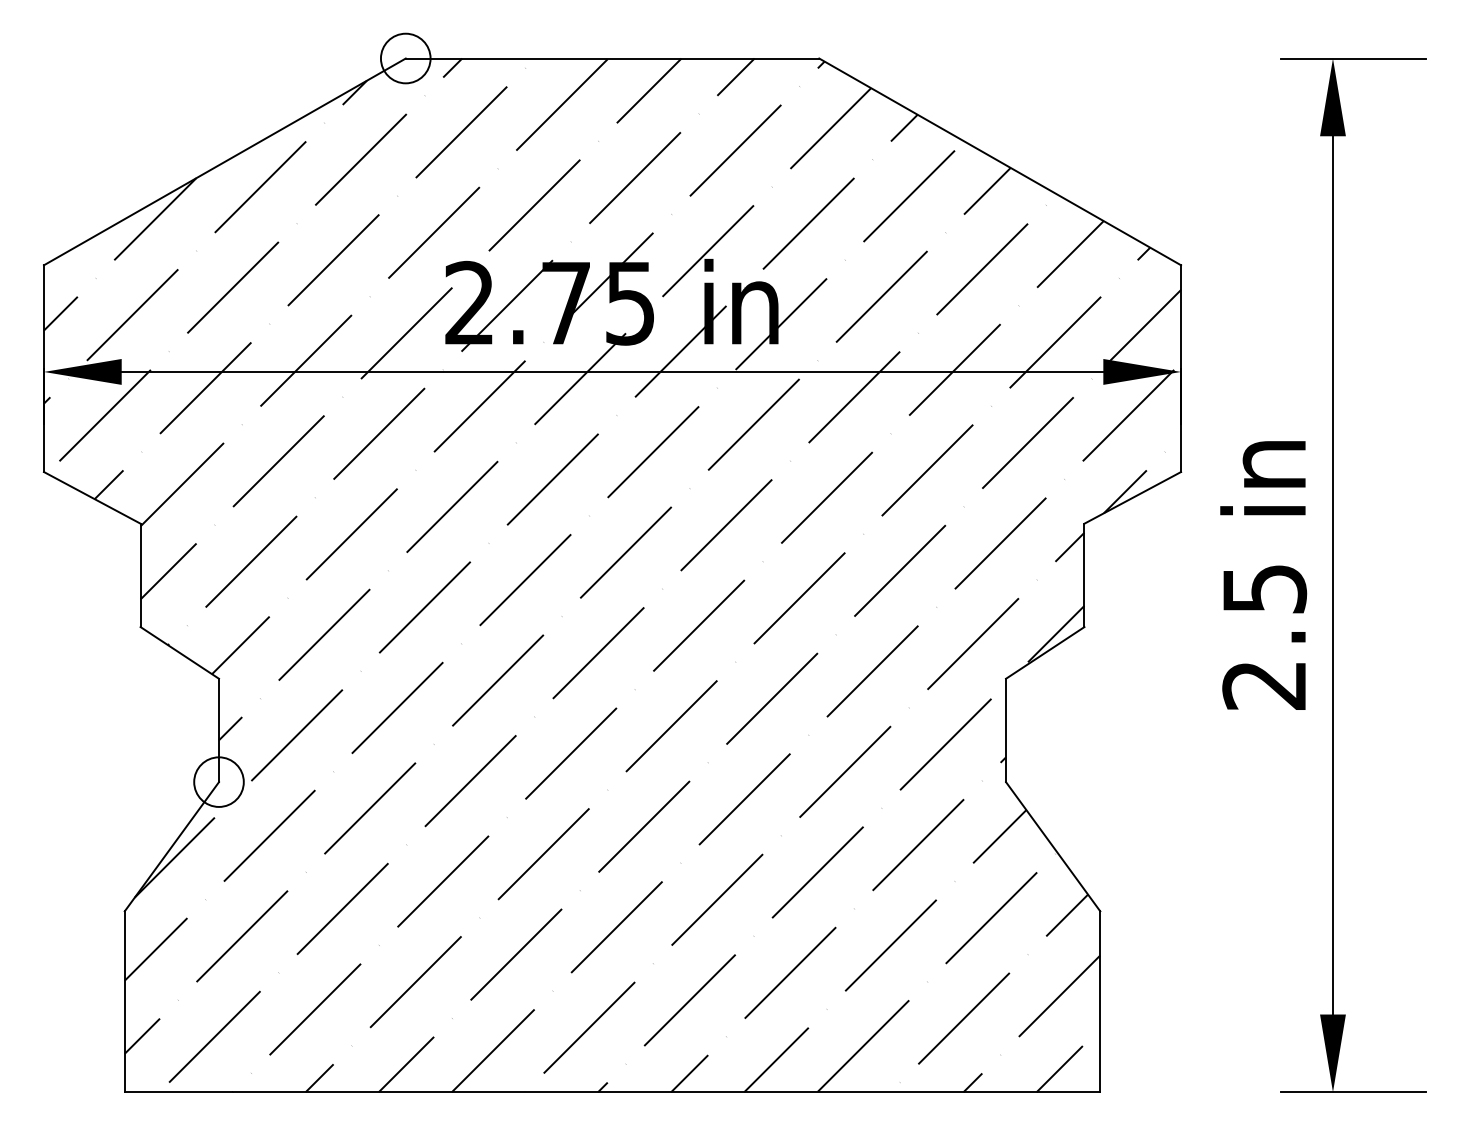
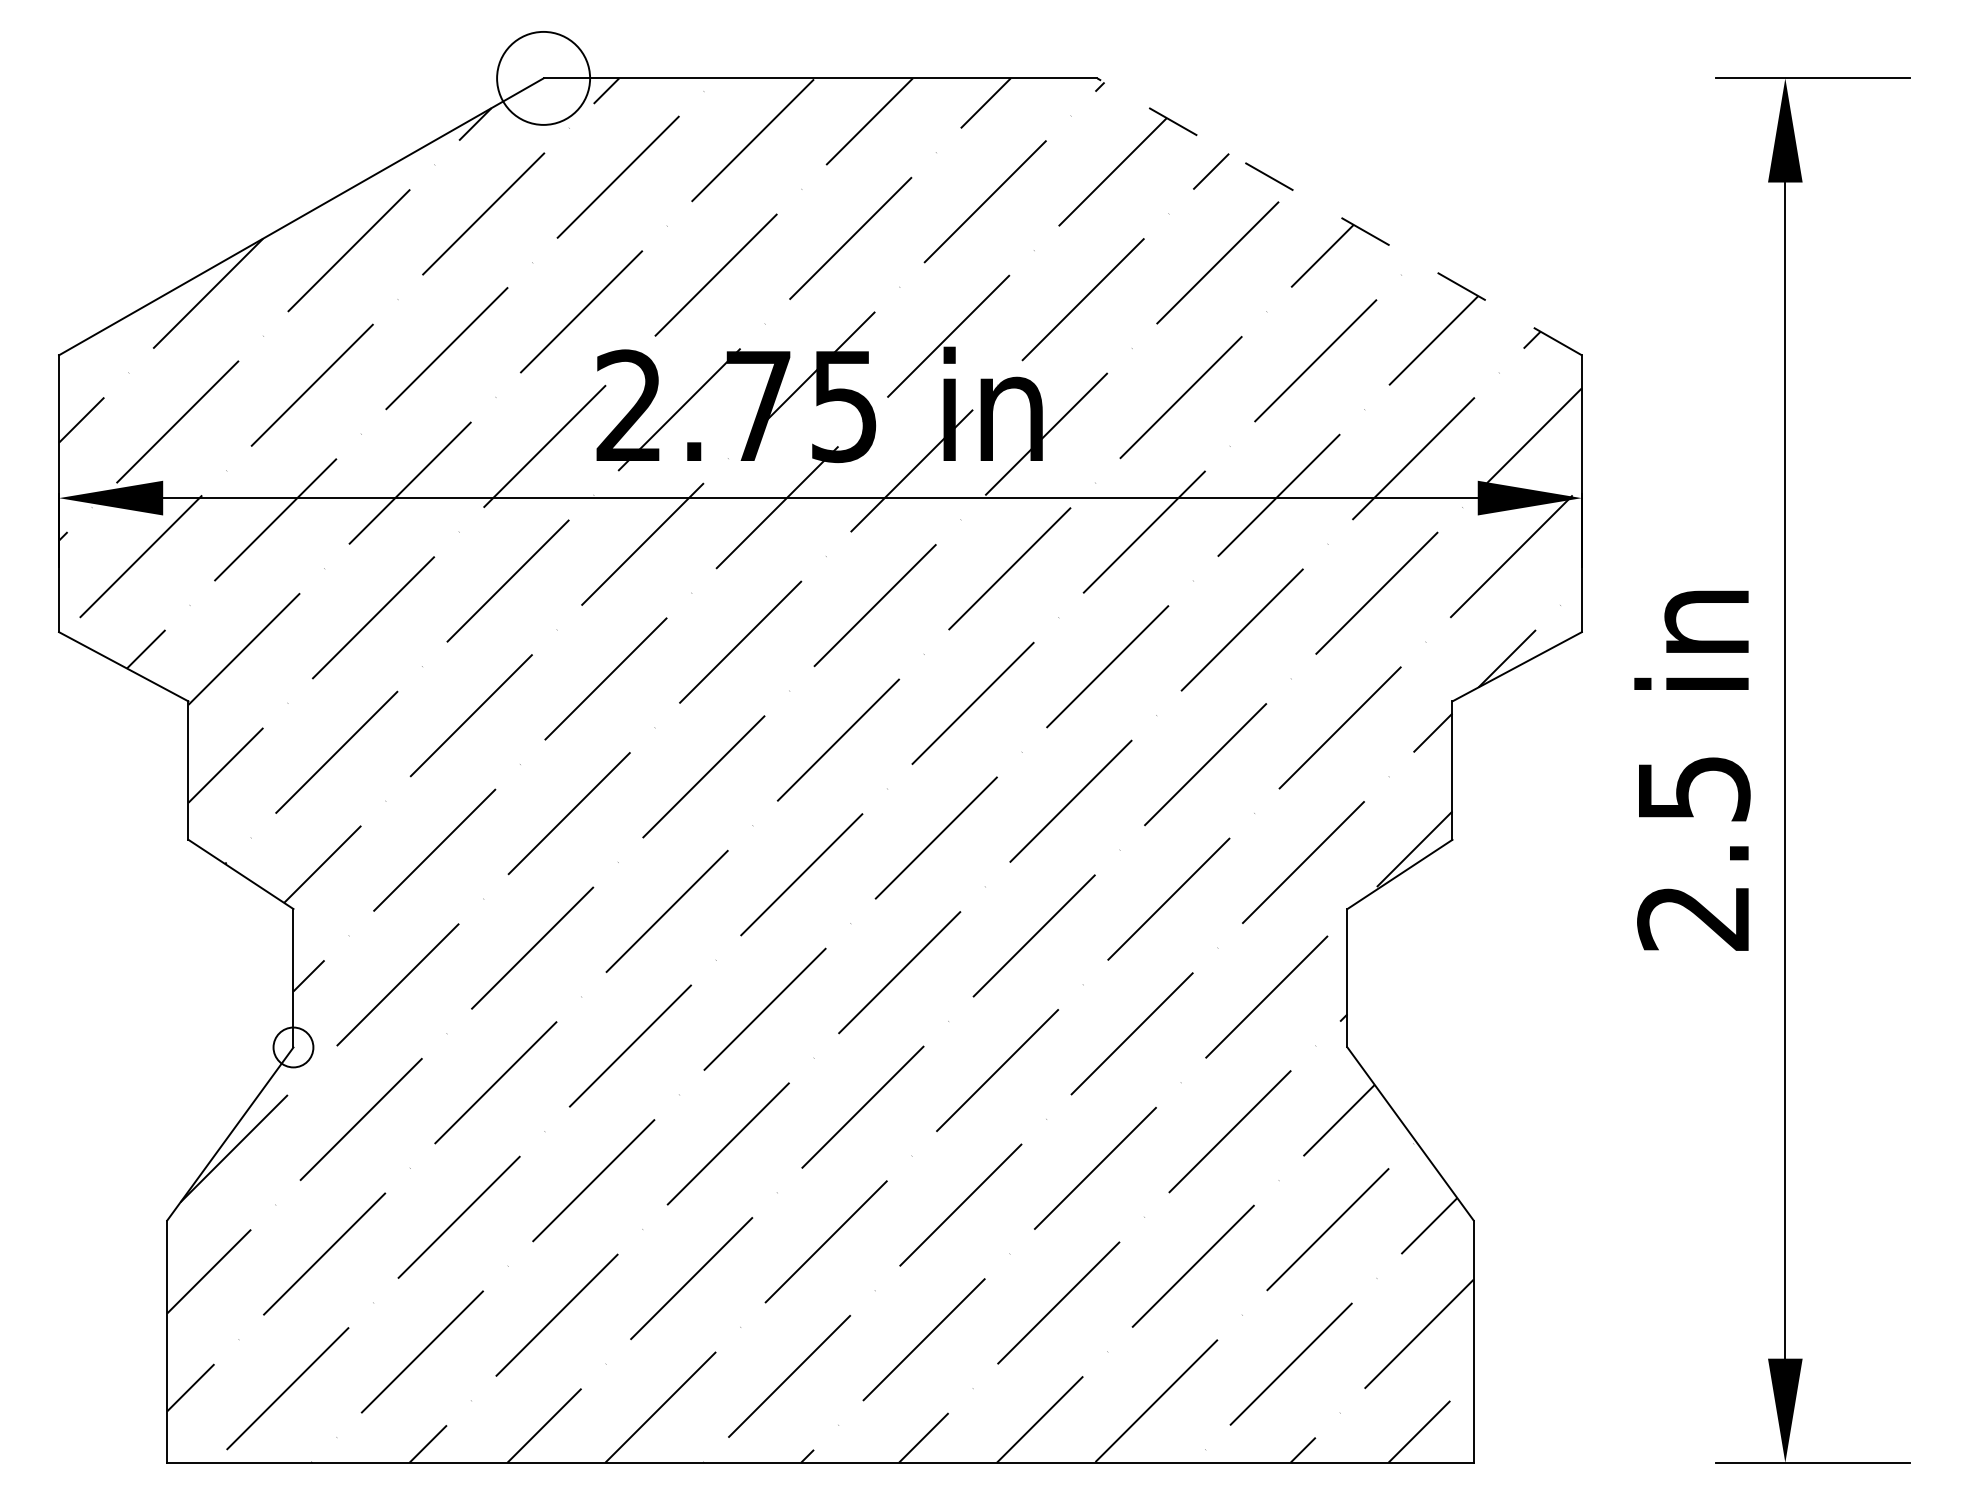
circle: (405, 58) -> (543, 78), size x1.4
line: (1000, 161) -> (1339, 216), solid -> dashed
circle: (219, 782) -> (293, 1047), size x0.6

